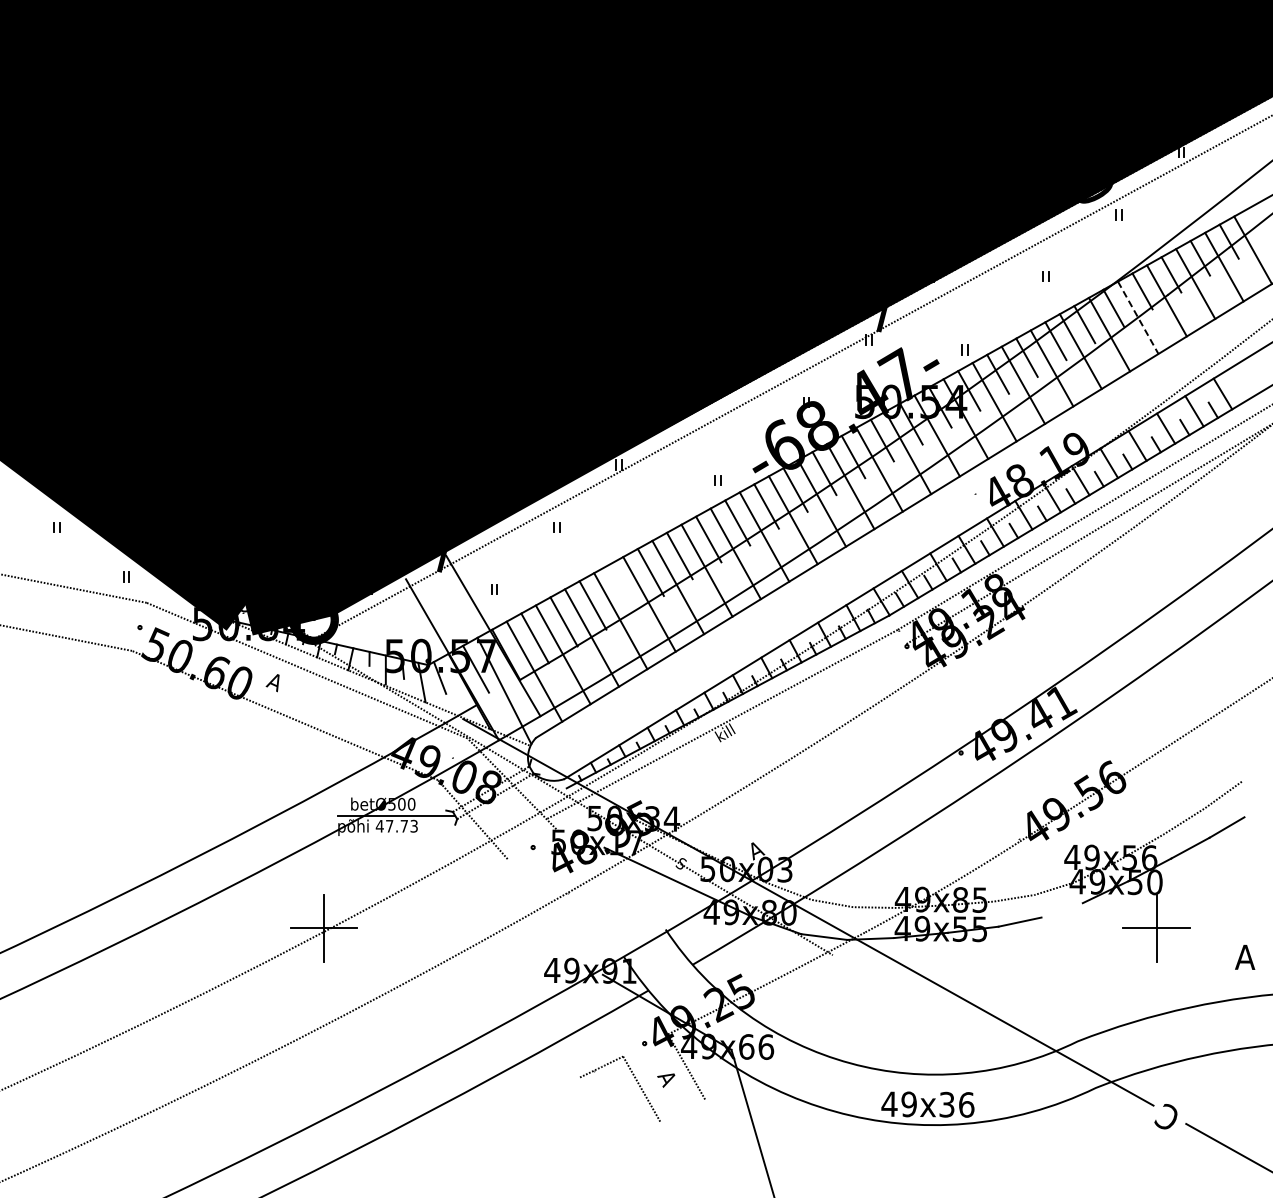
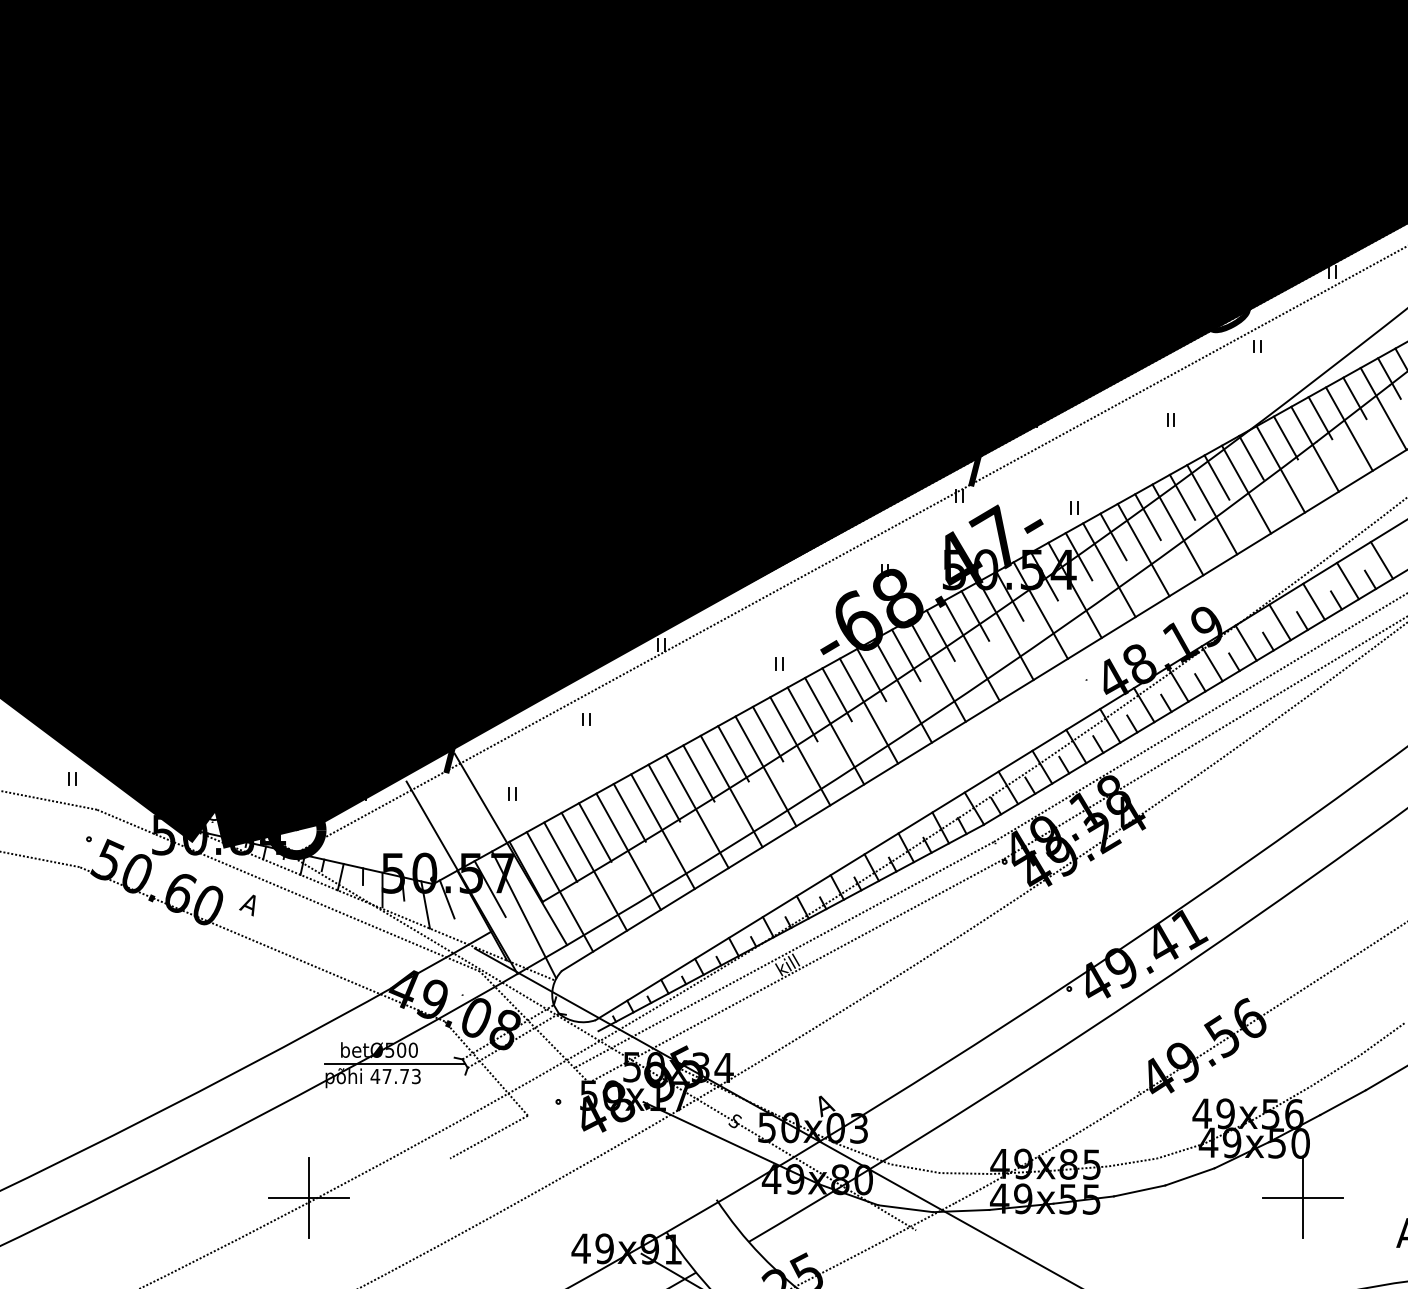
line: (1138, 318) -> (1281, 470), dashed -> solid
line: (621, 588) -> (663, 792), added
line: (731, 737) -> (795, 970), added
line: (474, 877) -> (488, 1137), added
line: (1061, 910) -> (1189, 1177), added

